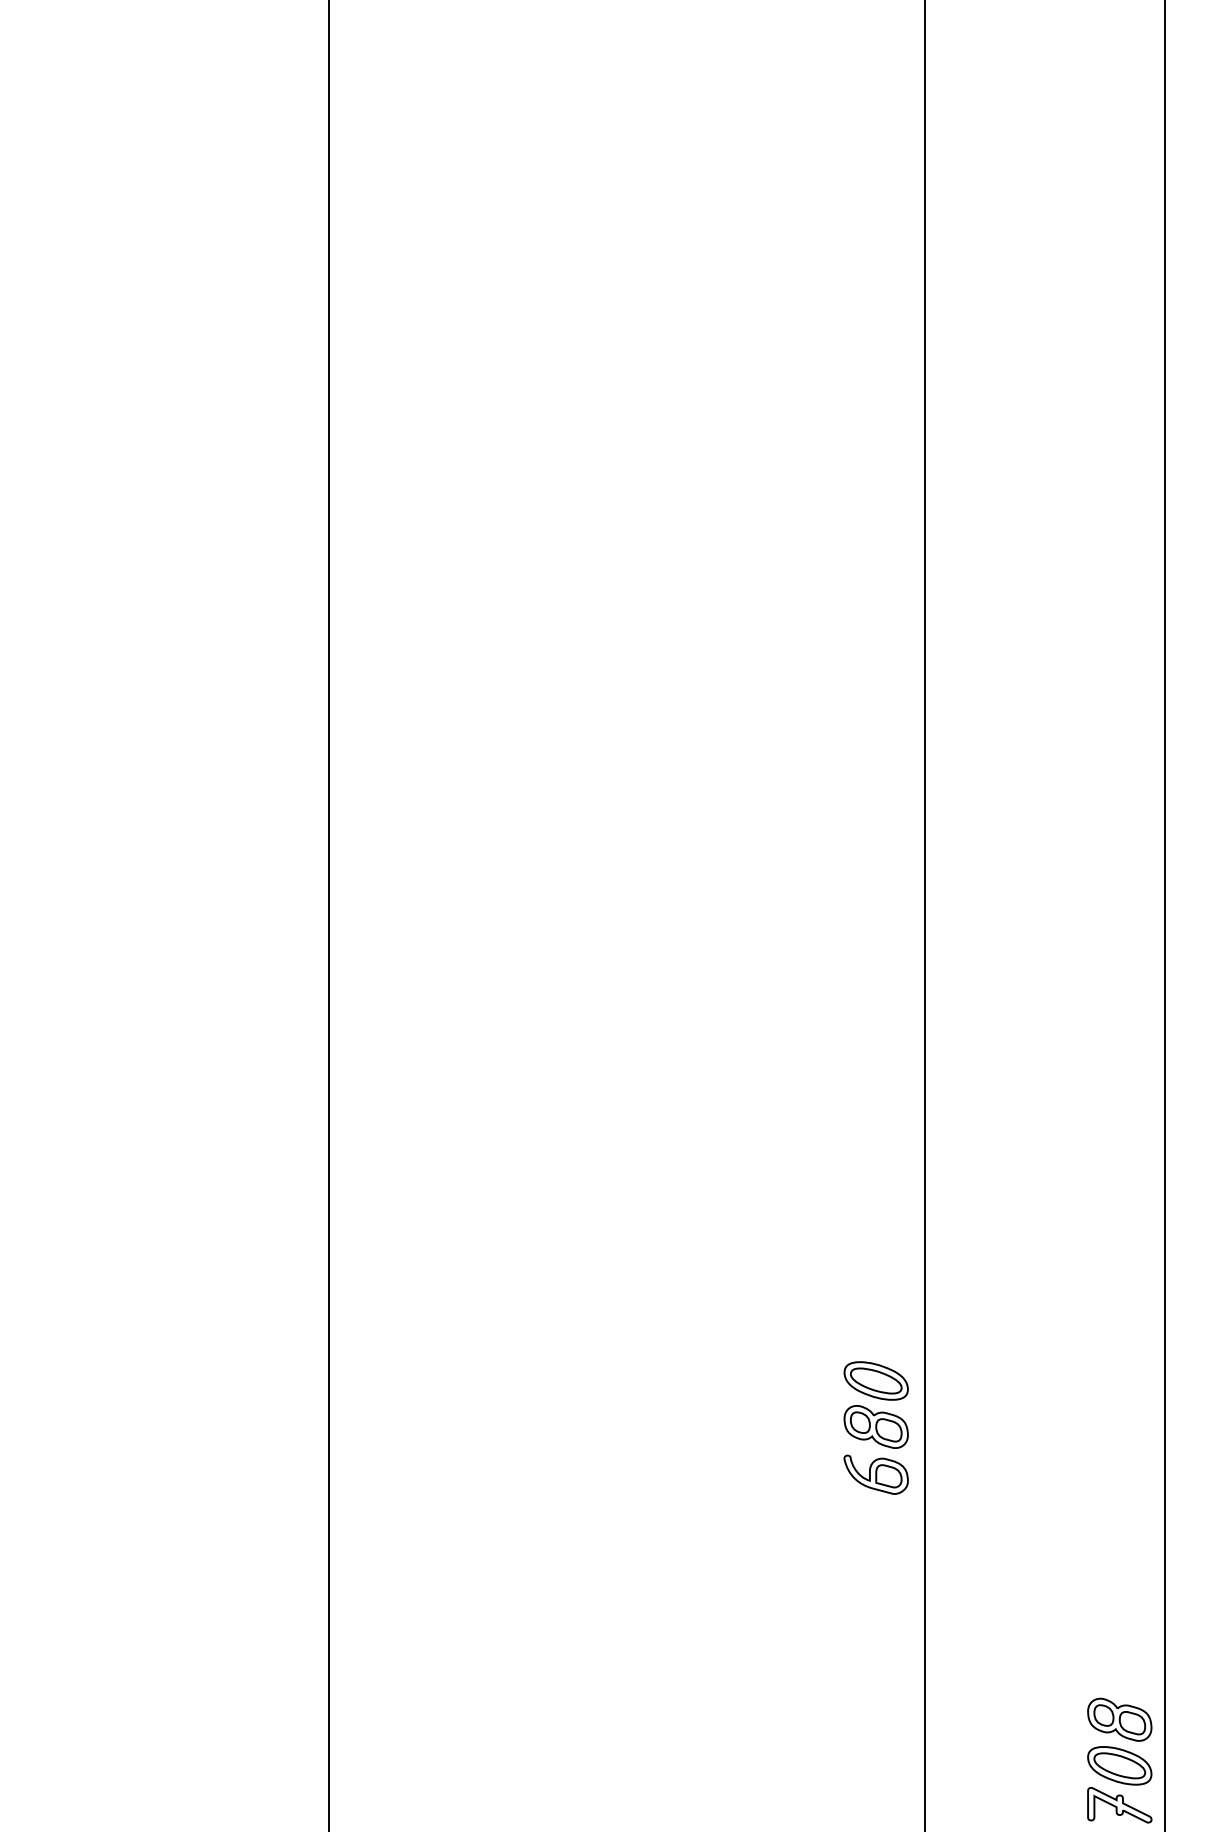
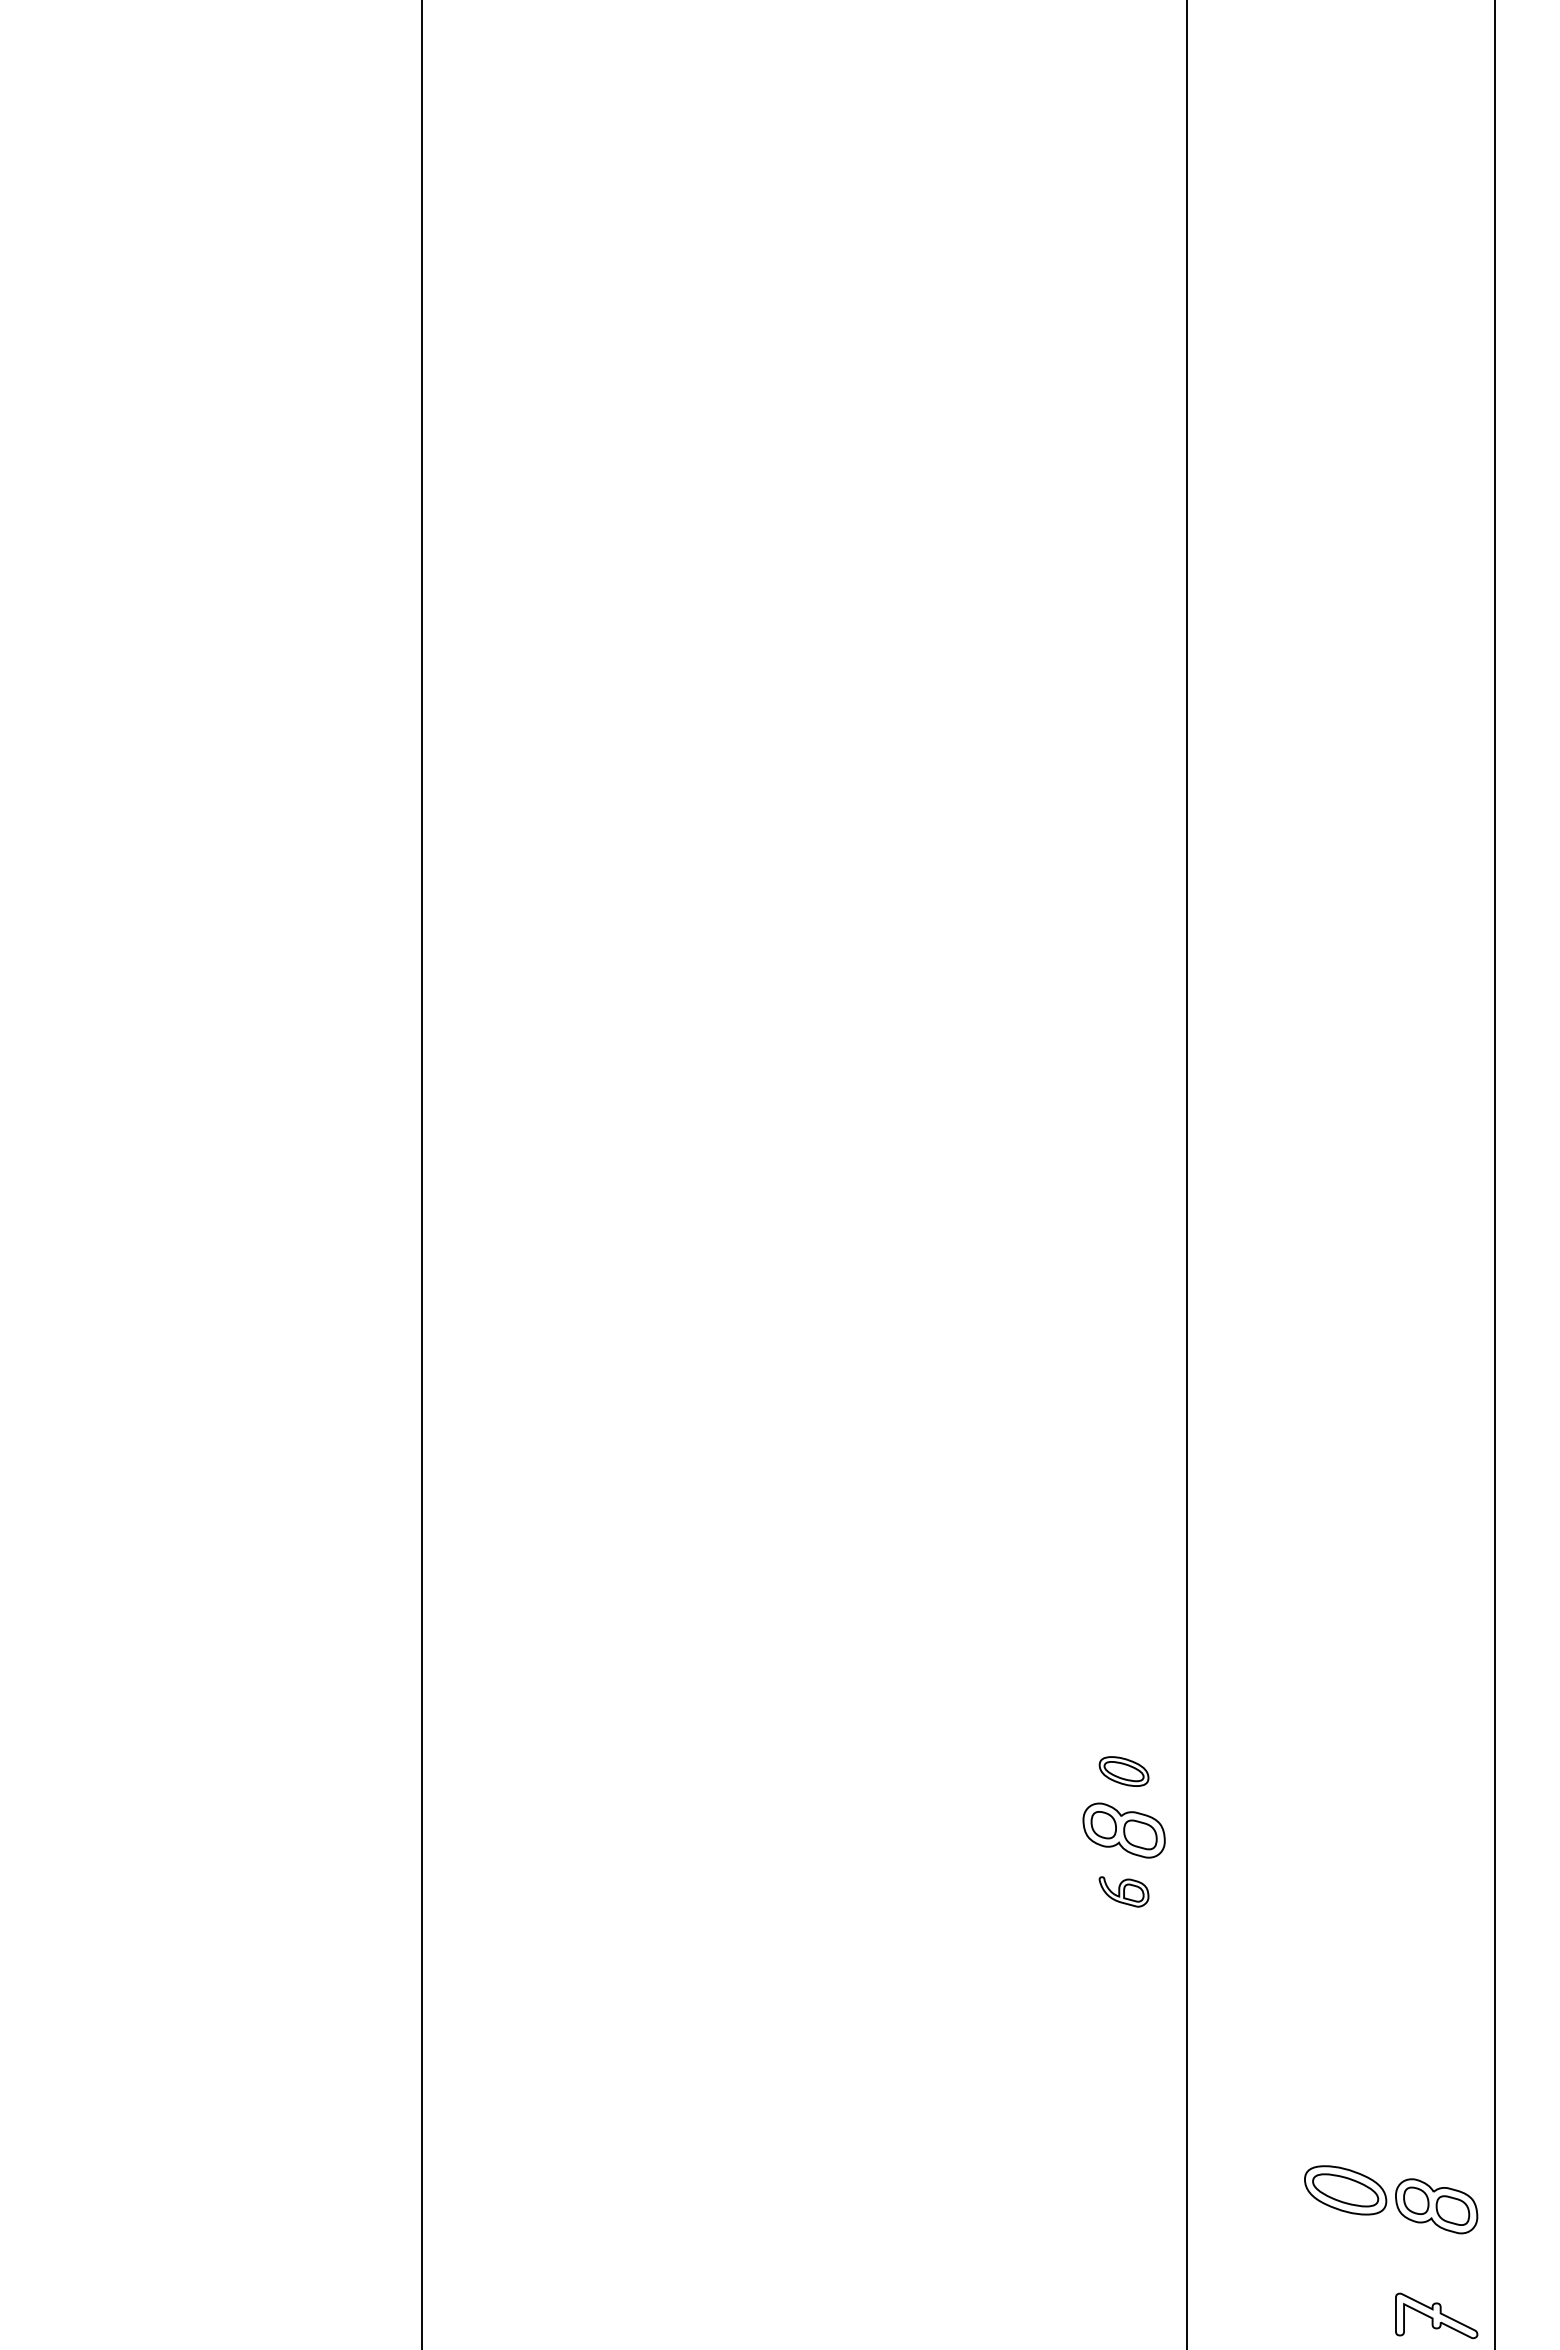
part: (875, 1380) -> (1123, 1771), size x0.6
part: (875, 1474) -> (1123, 1891), size x0.6
part: (1119, 1765) -> (1345, 2190), moved

